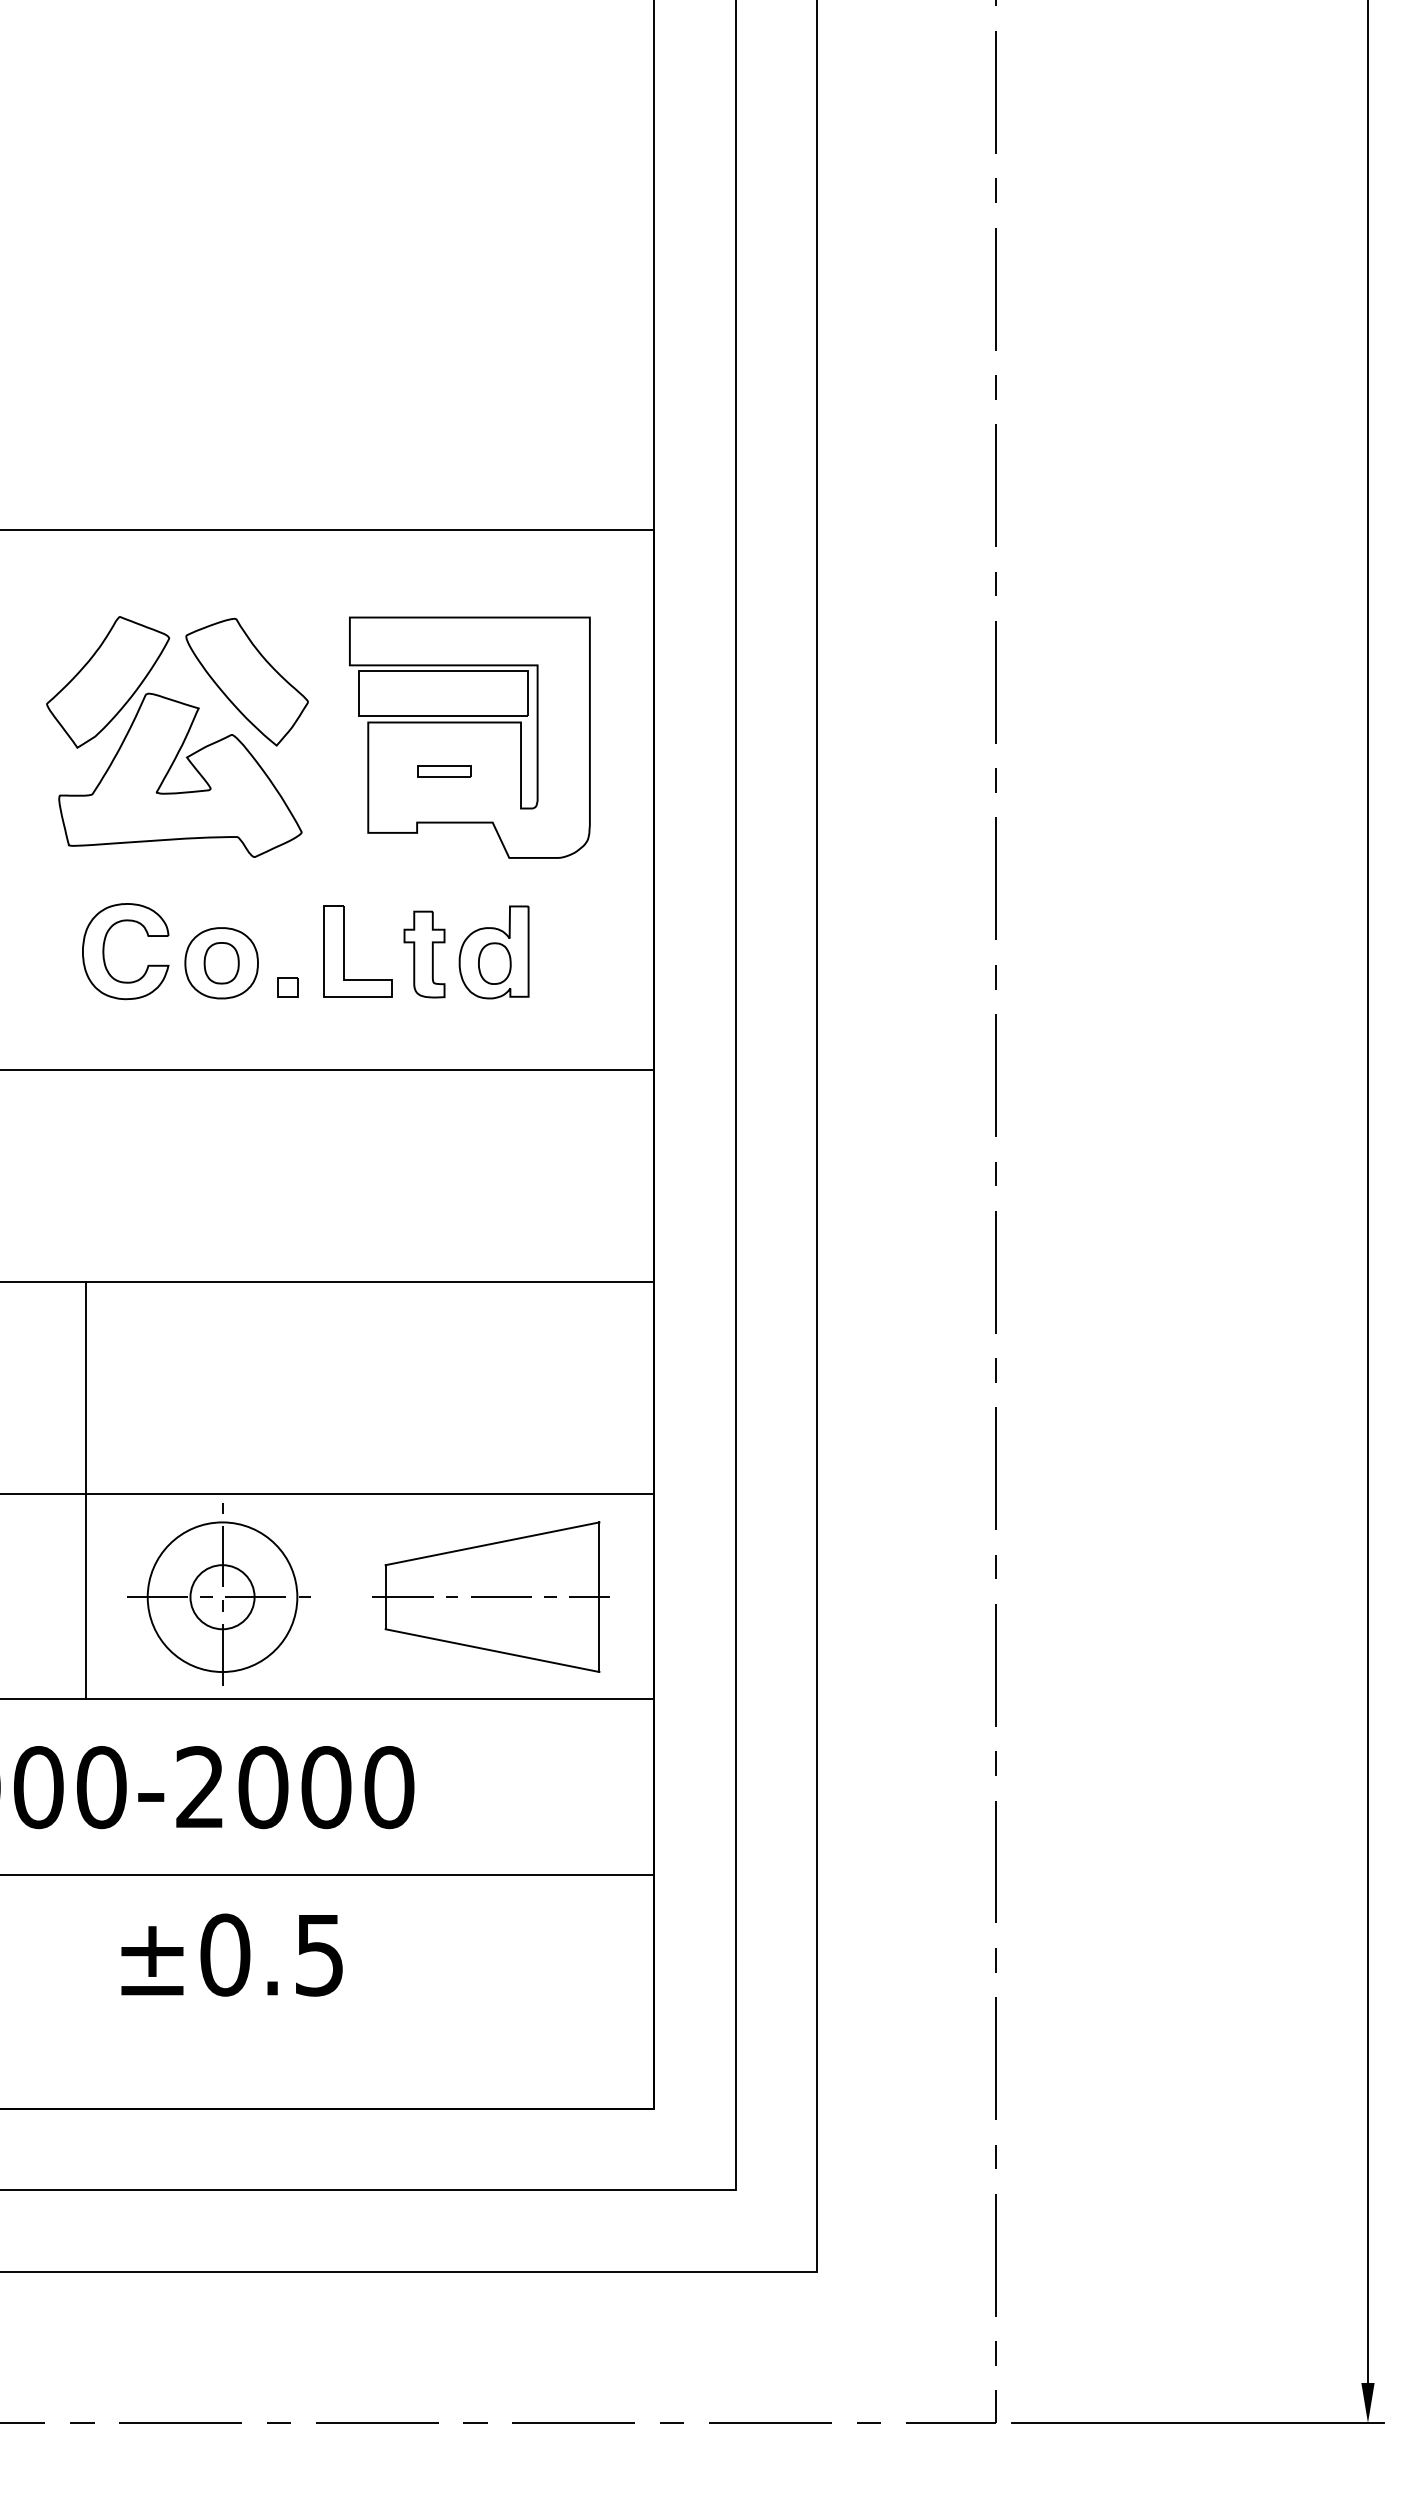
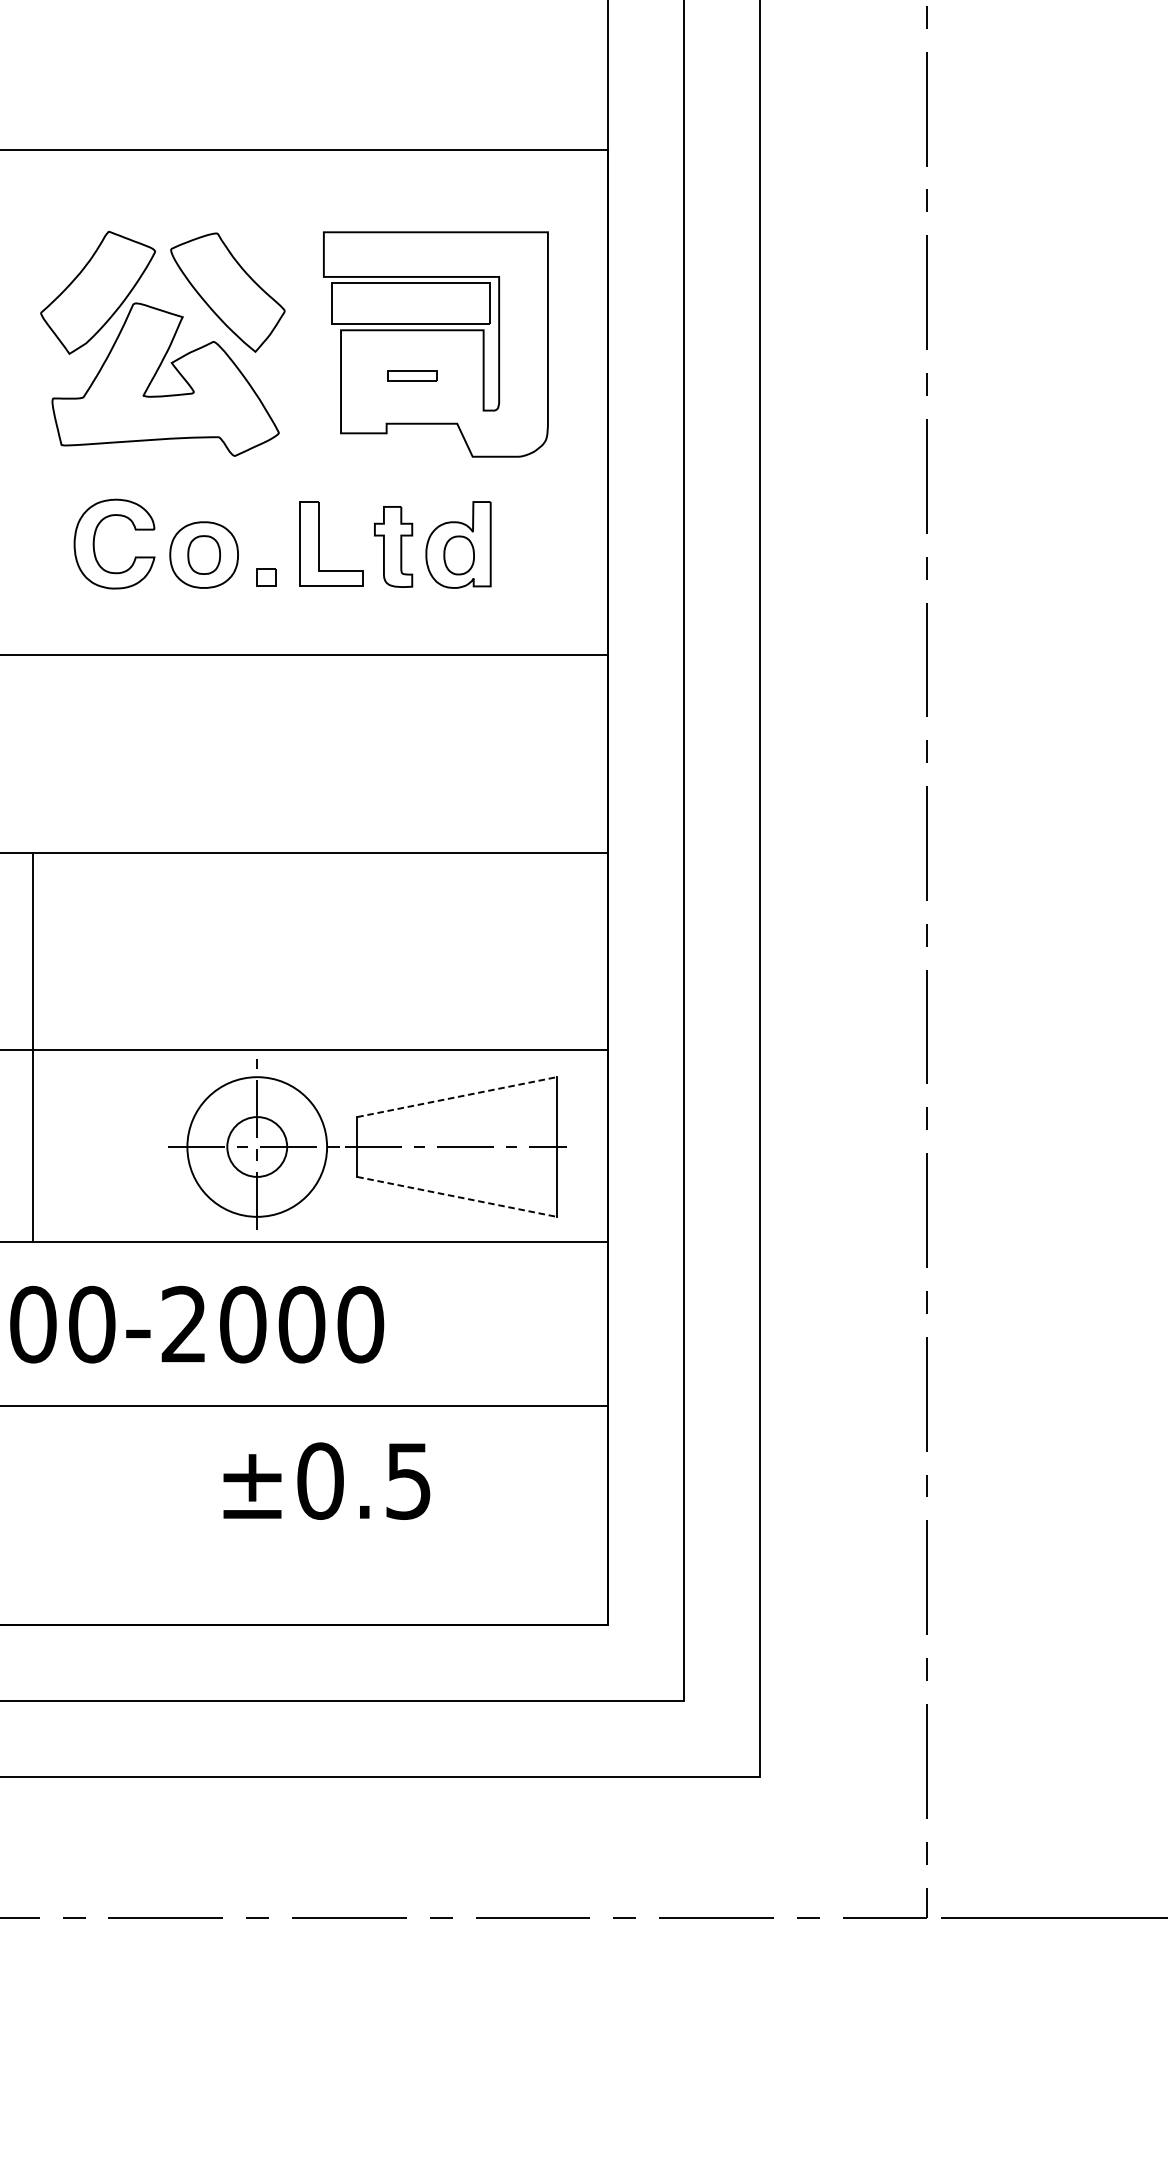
line: (86, 1489) -> (33, 1046), moved
line: (492, 1543) -> (457, 1096), solid -> dashed
part: (218, 1594) -> (253, 1144), moved
line: (492, 1650) -> (457, 1196), solid -> dashed
text: (231, 1954) -> (326, 1480), moved

